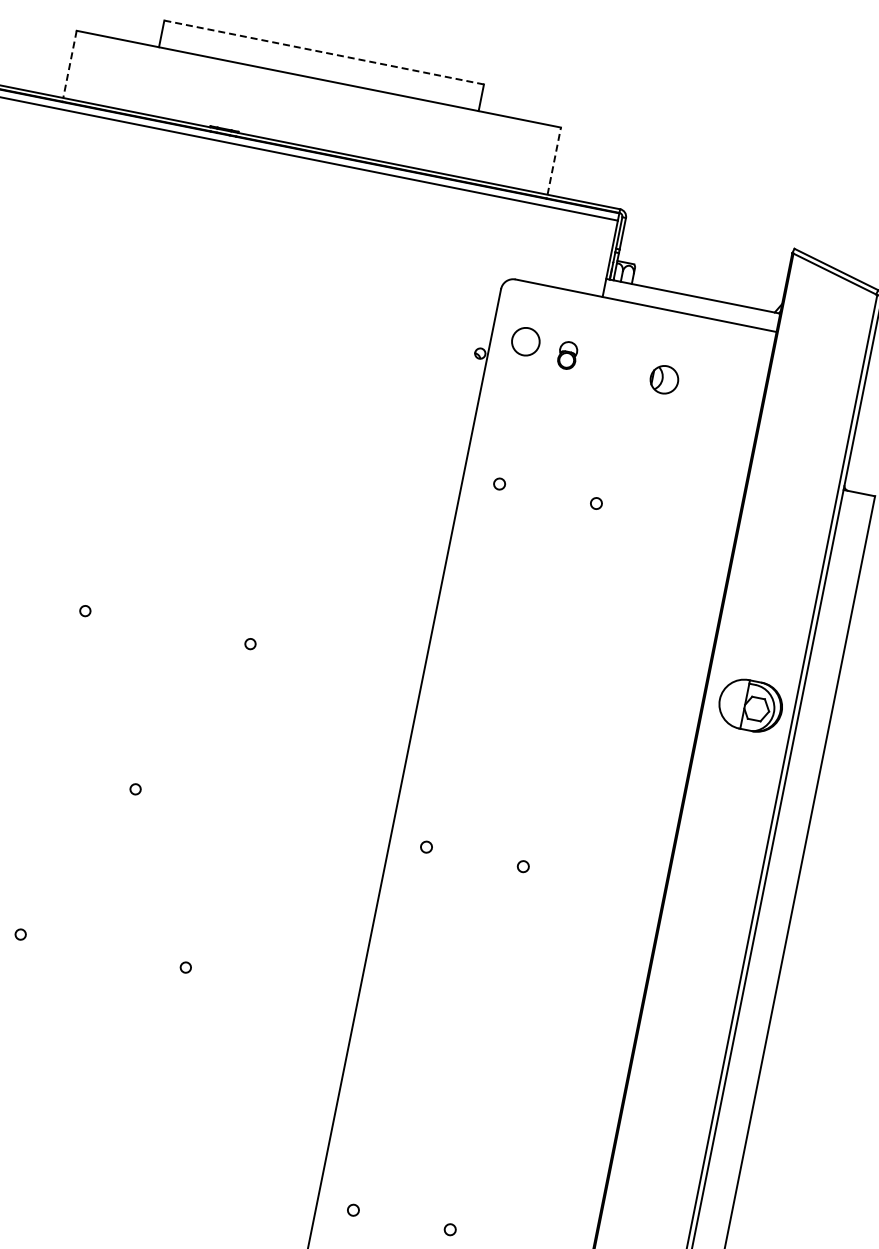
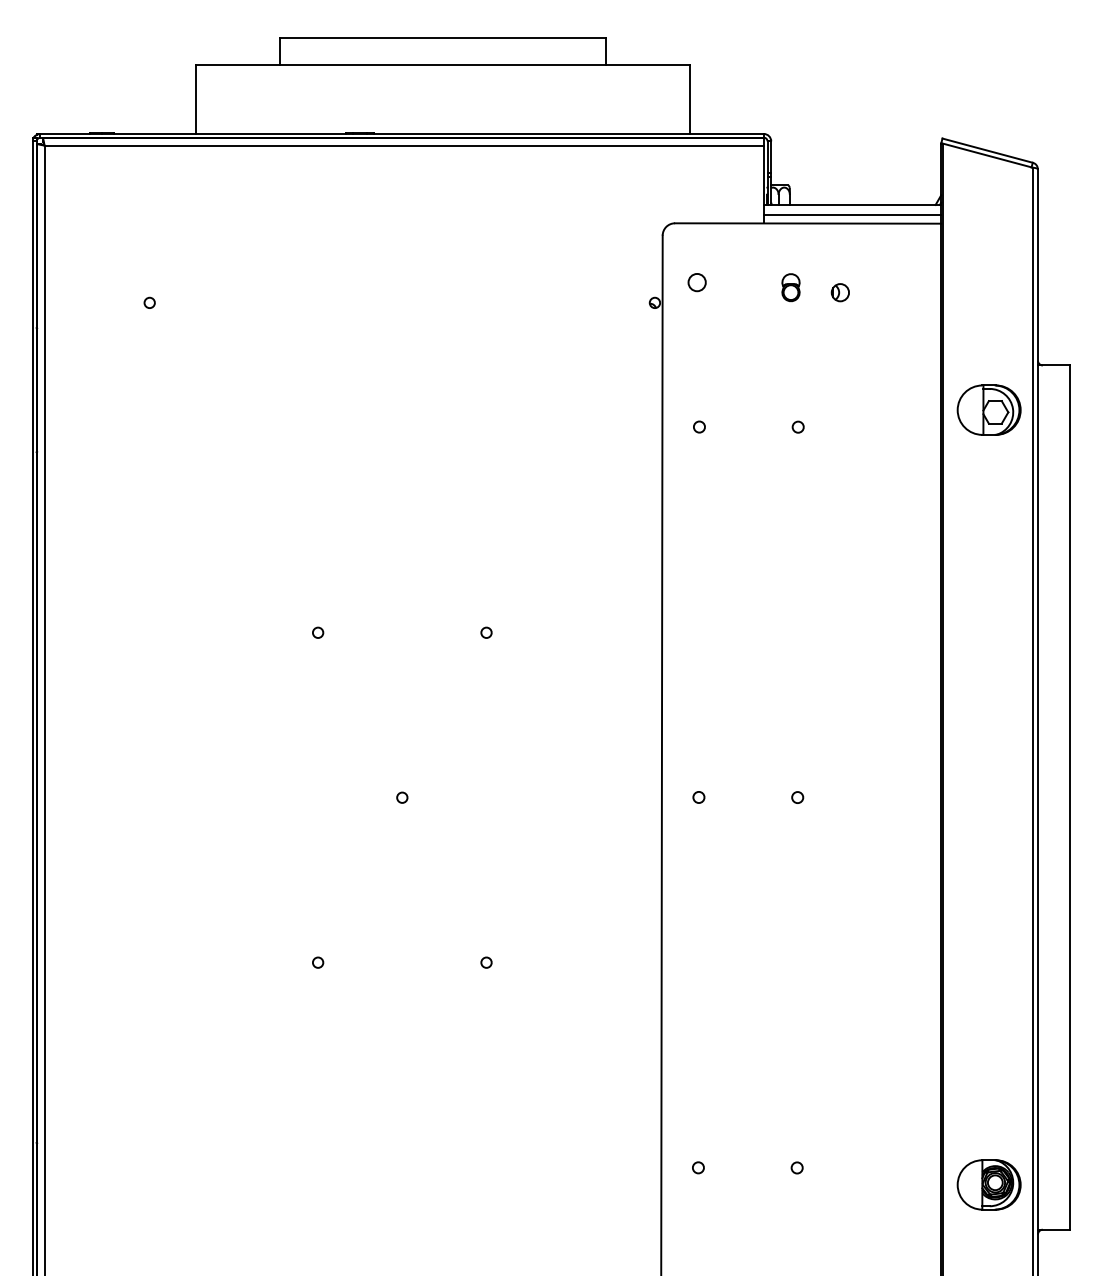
line: (323, 52) -> (442, 38), dashed -> solid
line: (69, 65) -> (195, 100), dashed -> solid
line: (554, 160) -> (689, 99), dashed -> solid
line: (691, 305) -> (852, 214), added
circle: (525, 341) -> (696, 282), size x0.62
part: (567, 355) -> (790, 287), moved
part: (663, 379) -> (839, 292), size x0.62
part: (750, 704) -> (988, 409), moved

